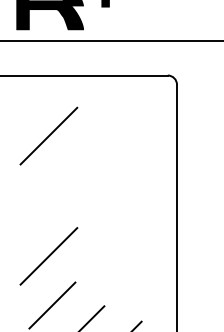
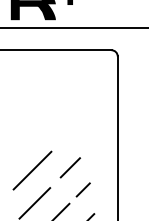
line: (48, 135) -> (32, 90), removed
line: (104, 251) -> (69, 167), added
line: (124, 284) -> (82, 189), added

